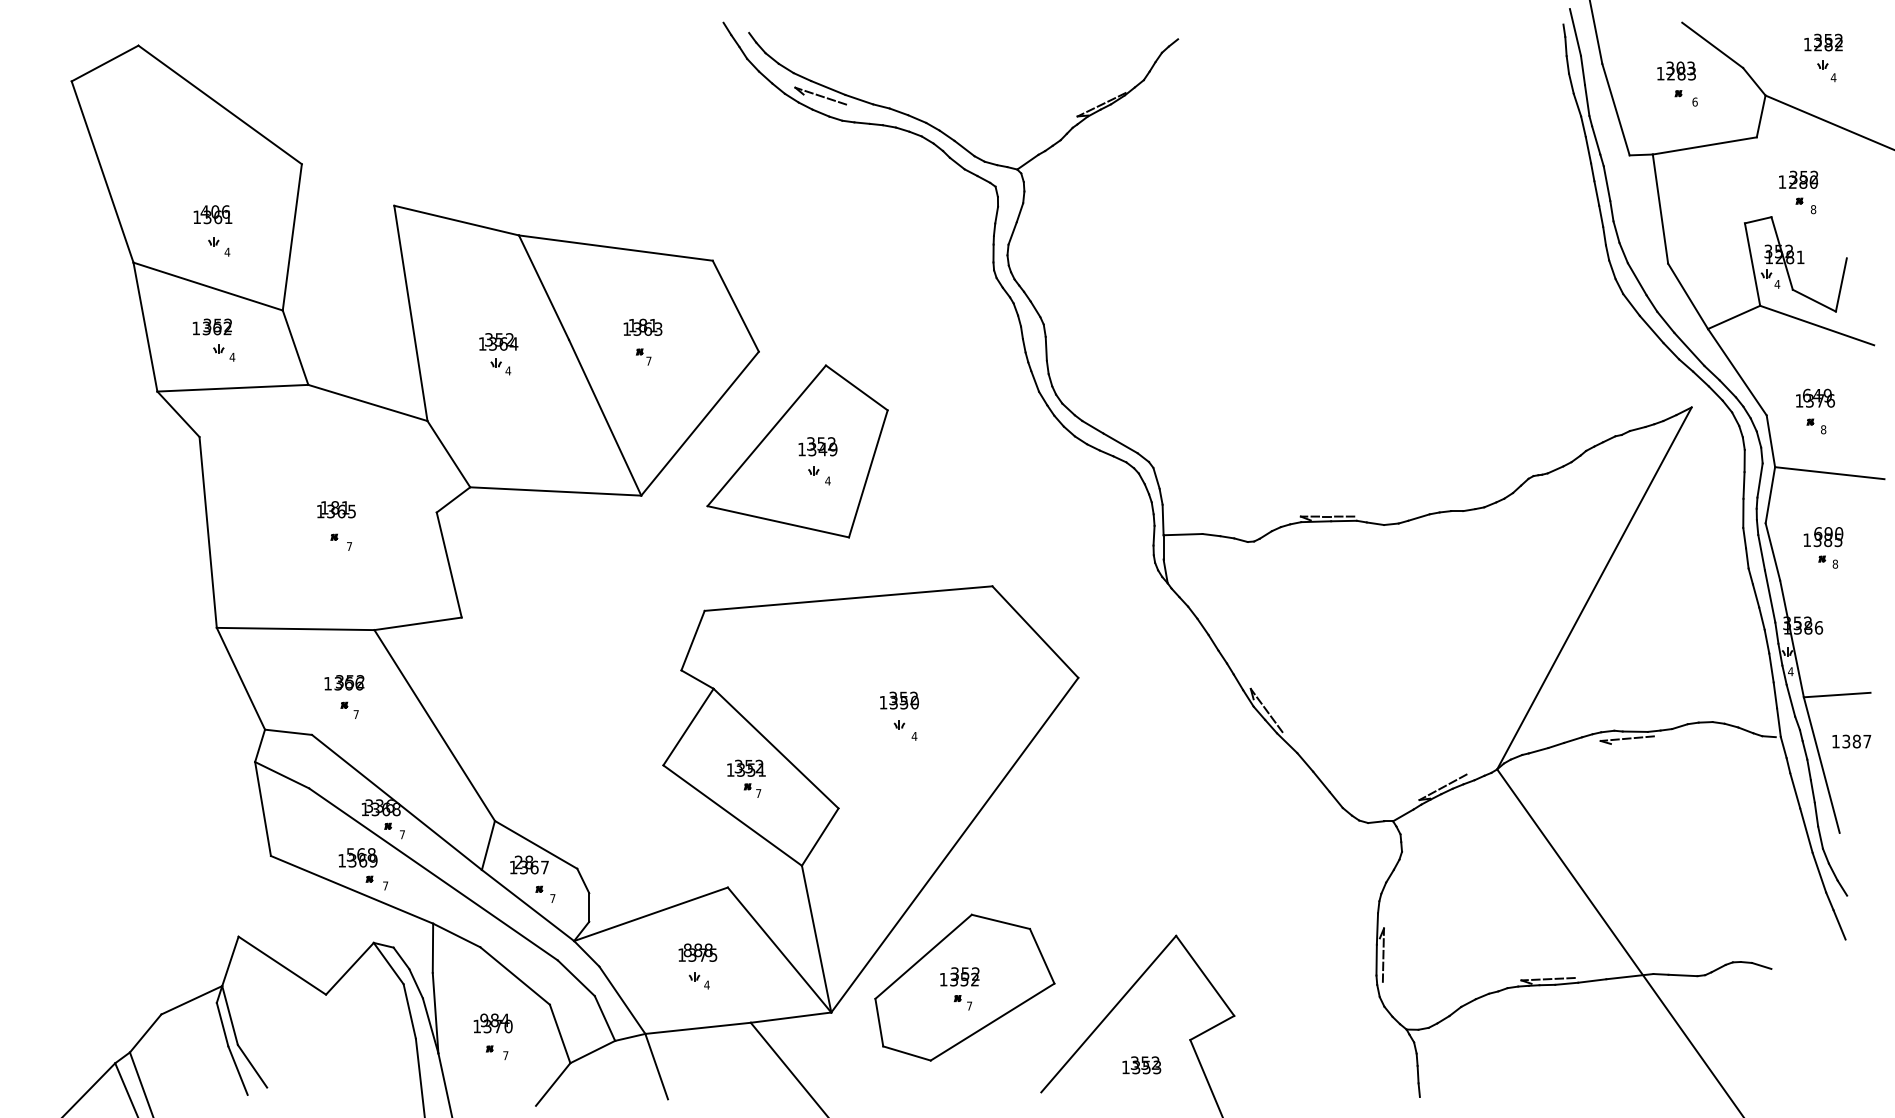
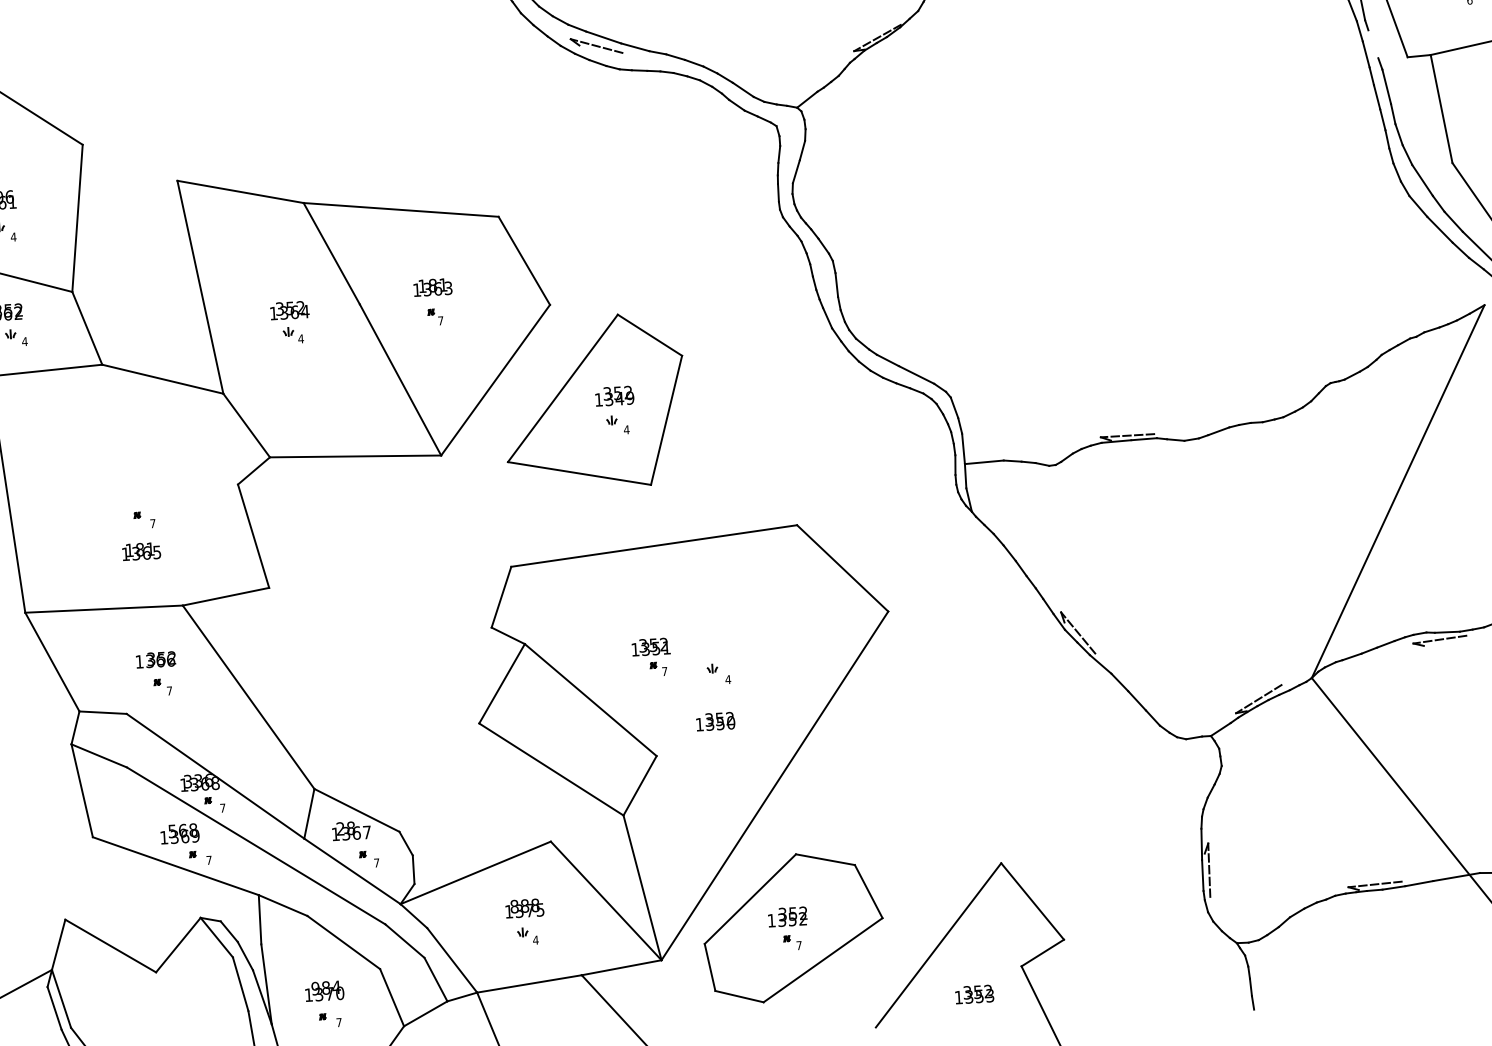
line: (1596, 140) -> (1373, 44), removed
text: (336, 509) -> (141, 551), moved
text: (899, 700) -> (715, 721), moved
part: (746, 778) -> (651, 657), moved

